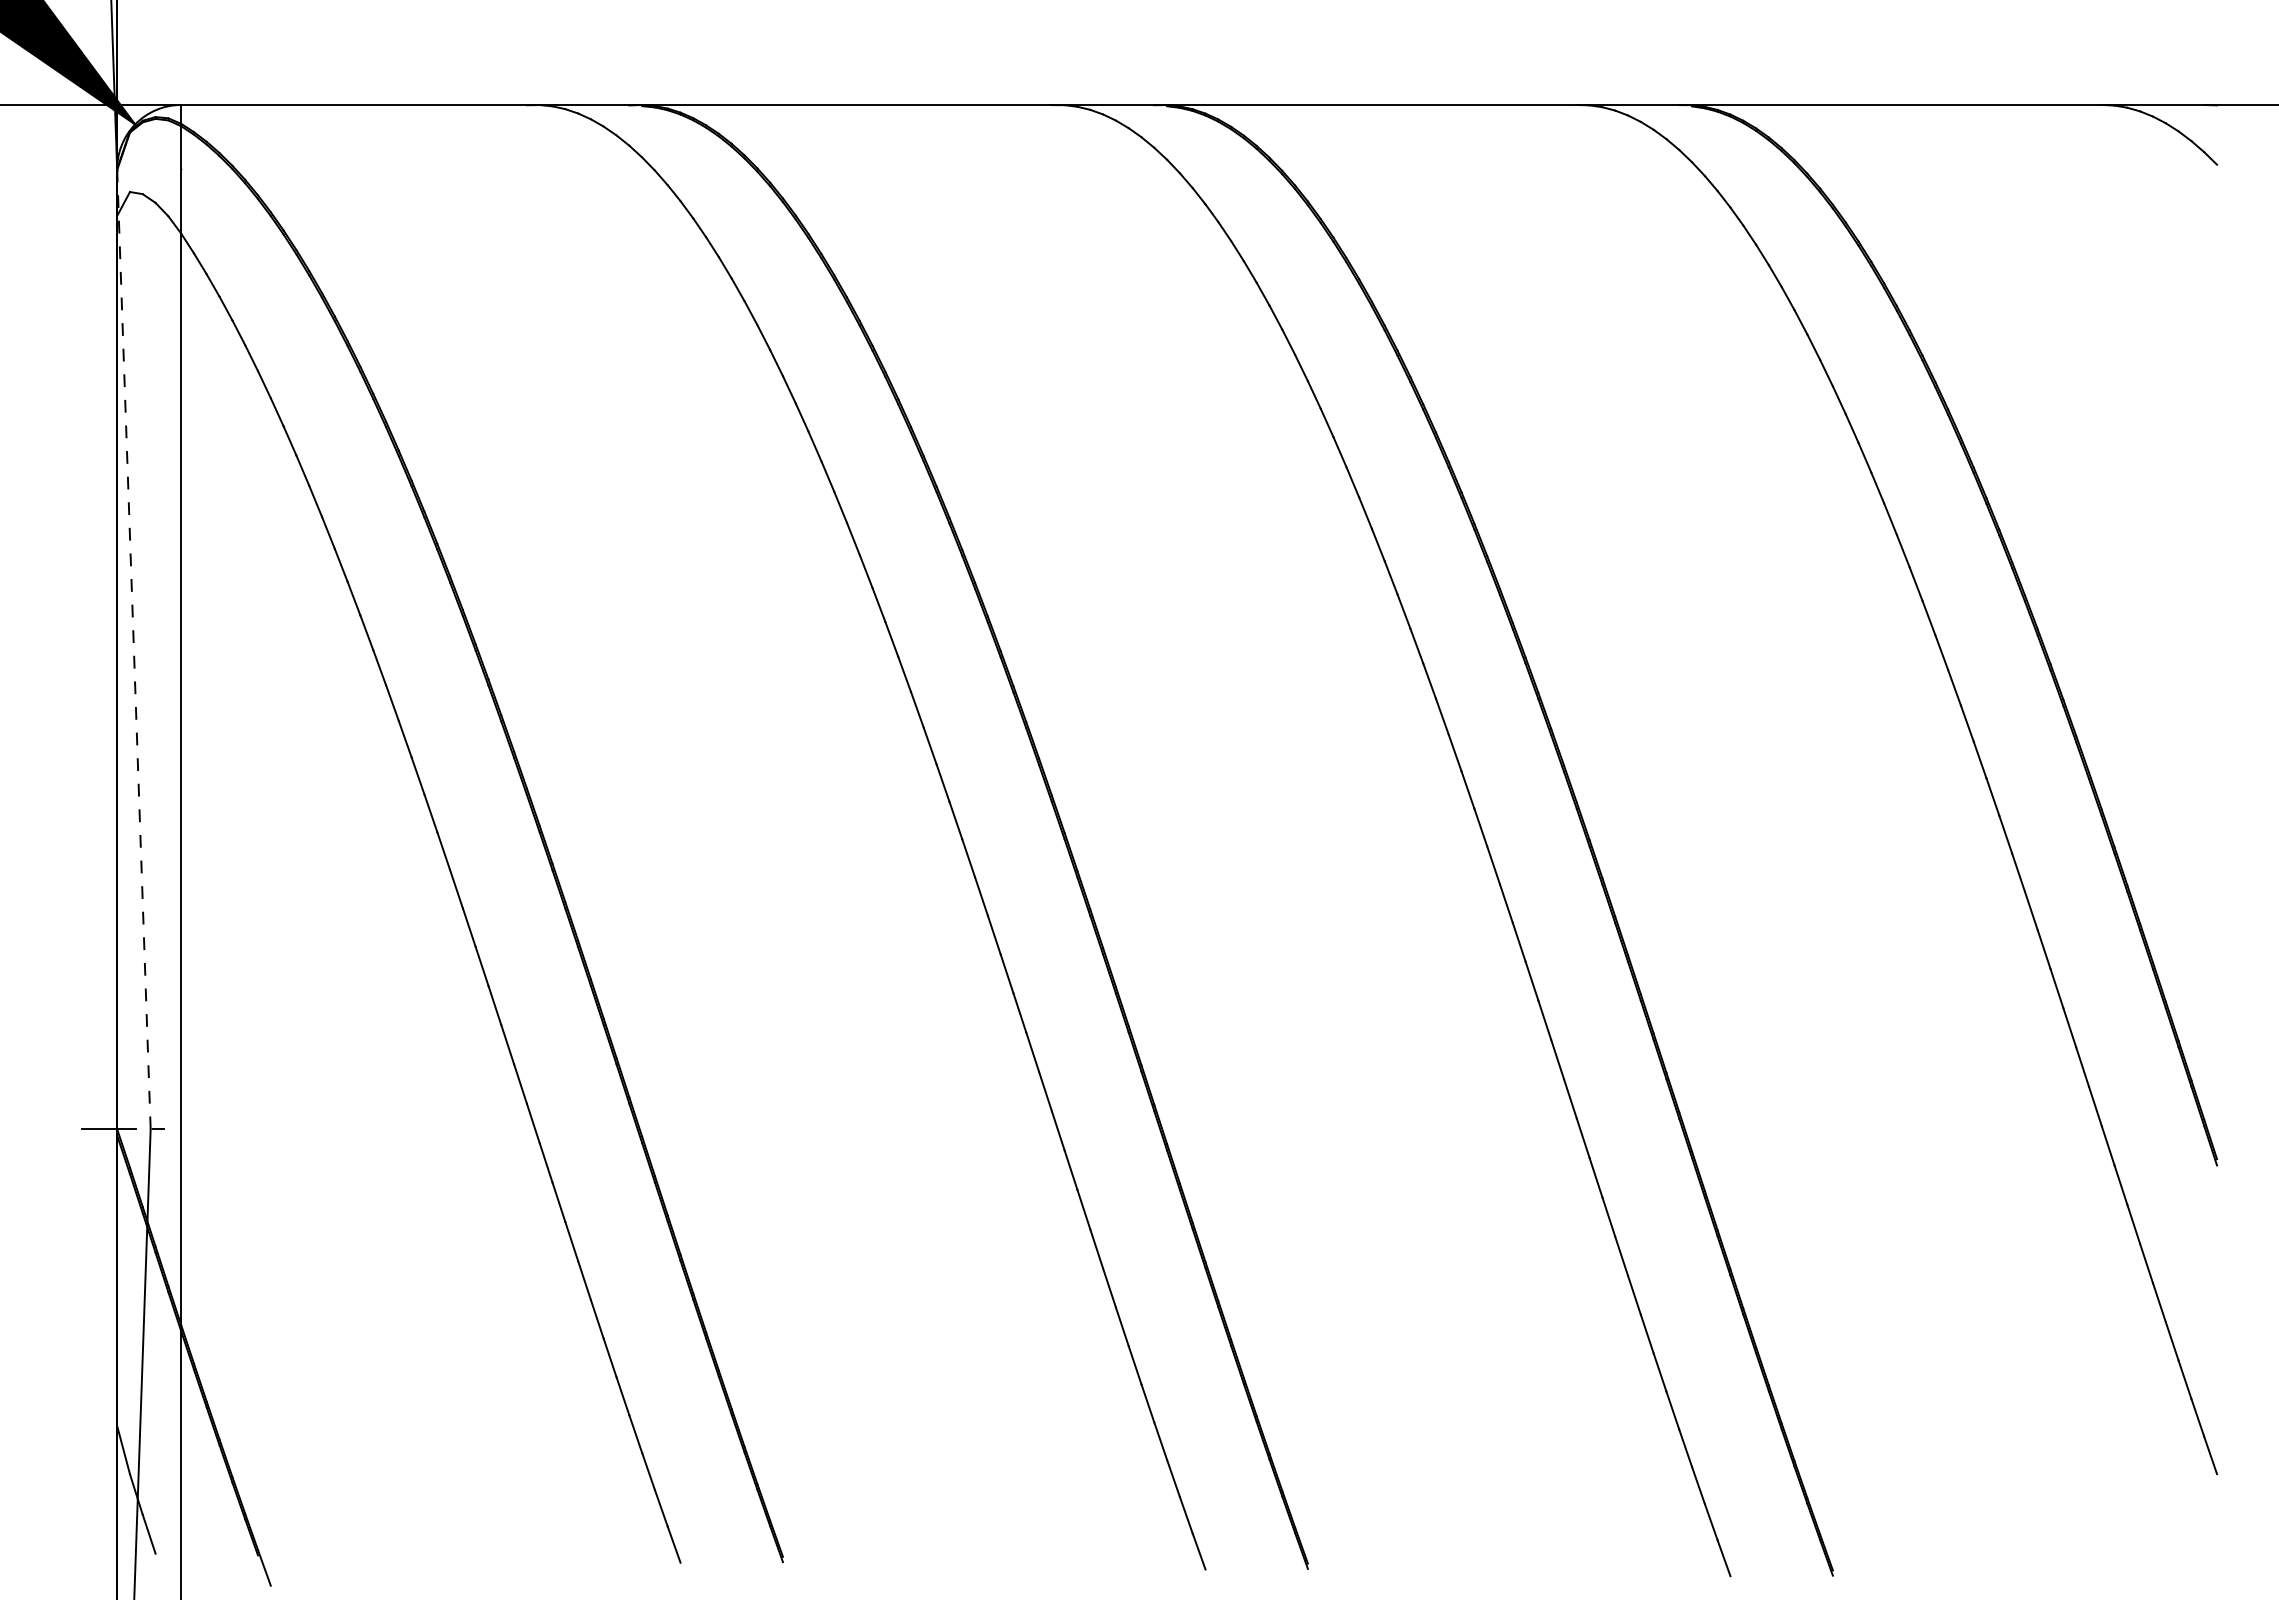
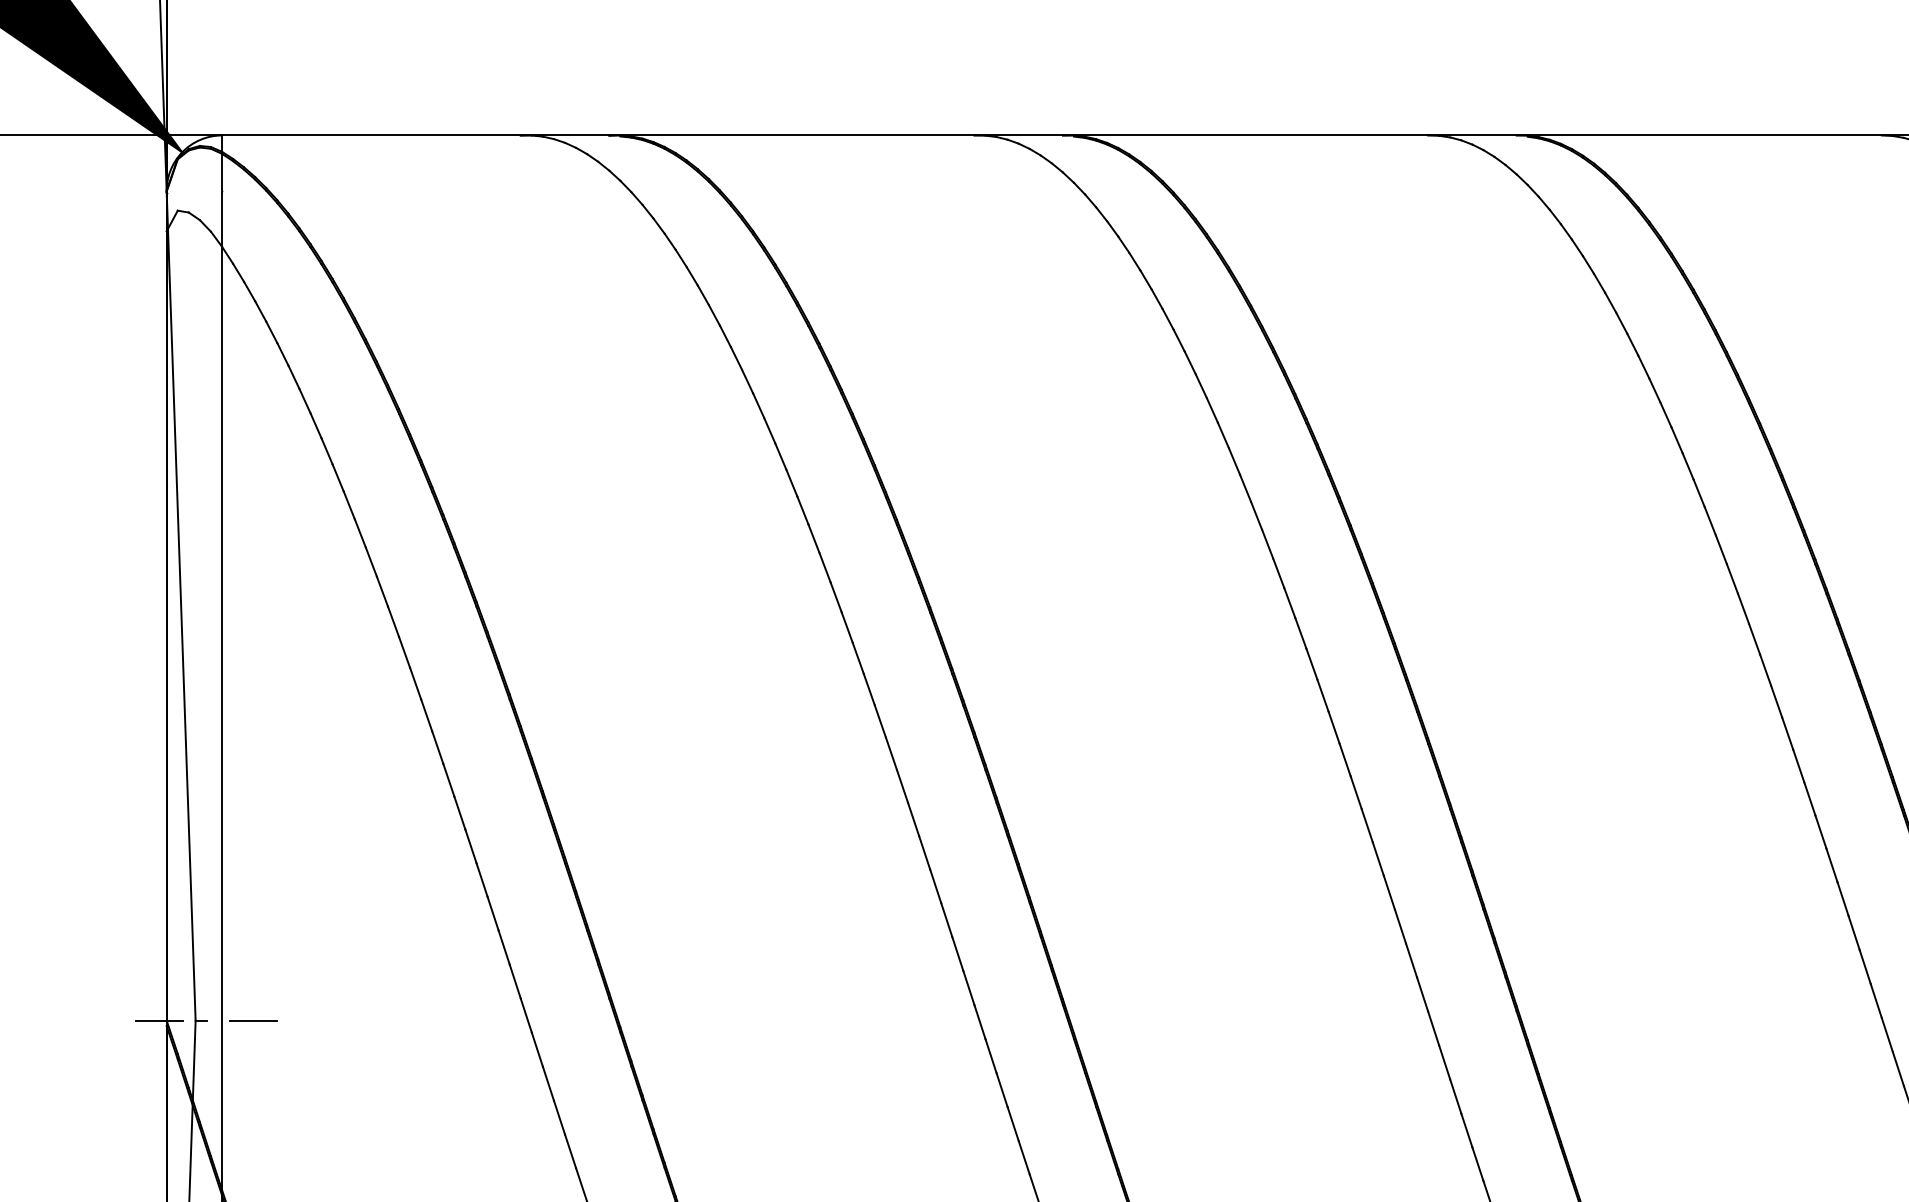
line: (133, 649) -> (180, 606), dashed -> solid
line: (217, 1128) -> (253, 1020), added

